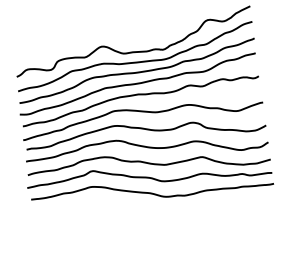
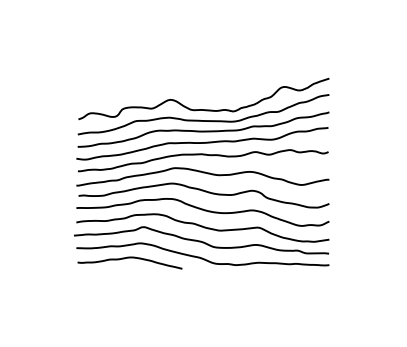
curve: (82, 202) -> (129, 258), added

